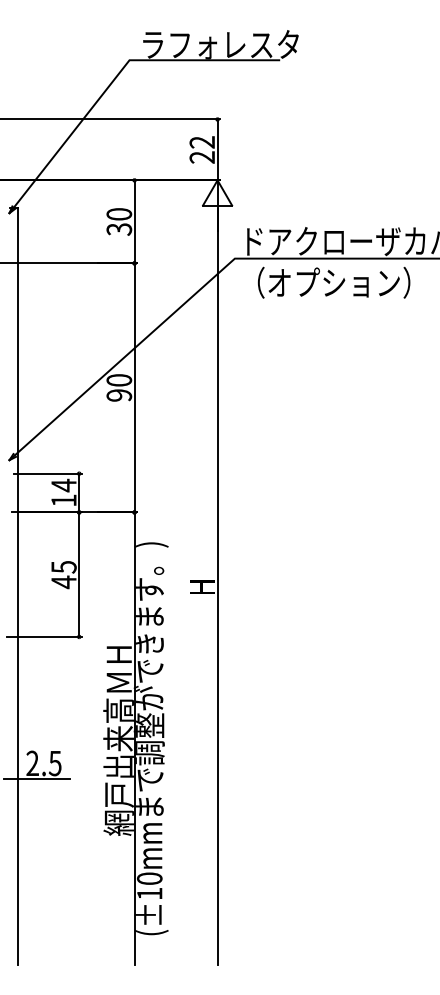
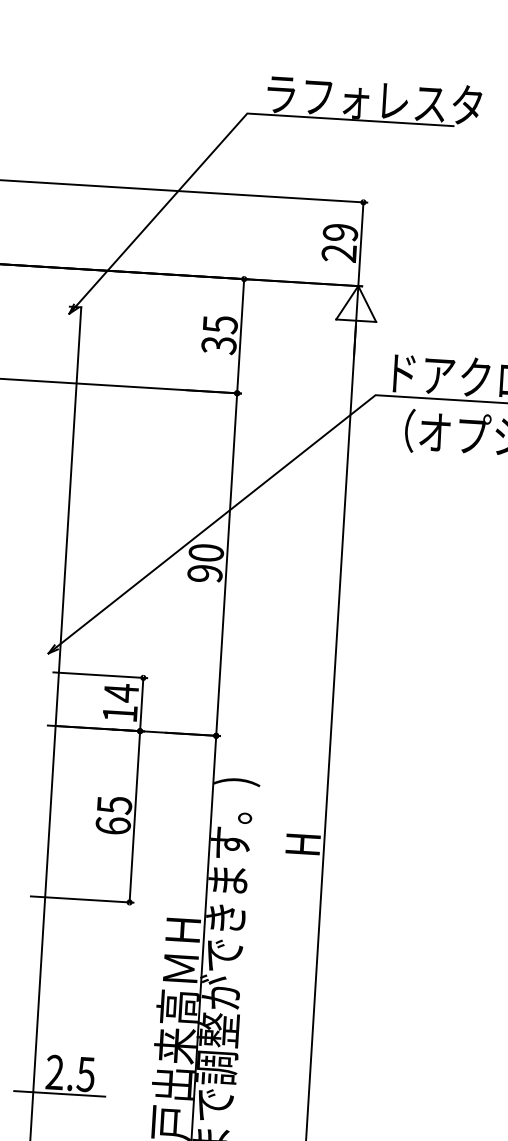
text: (202, 142) -> (340, 232), 22 -> 29
text: (119, 214) -> (220, 324), 30 -> 35
text: (63, 582) -> (112, 826), 45 -> 65

